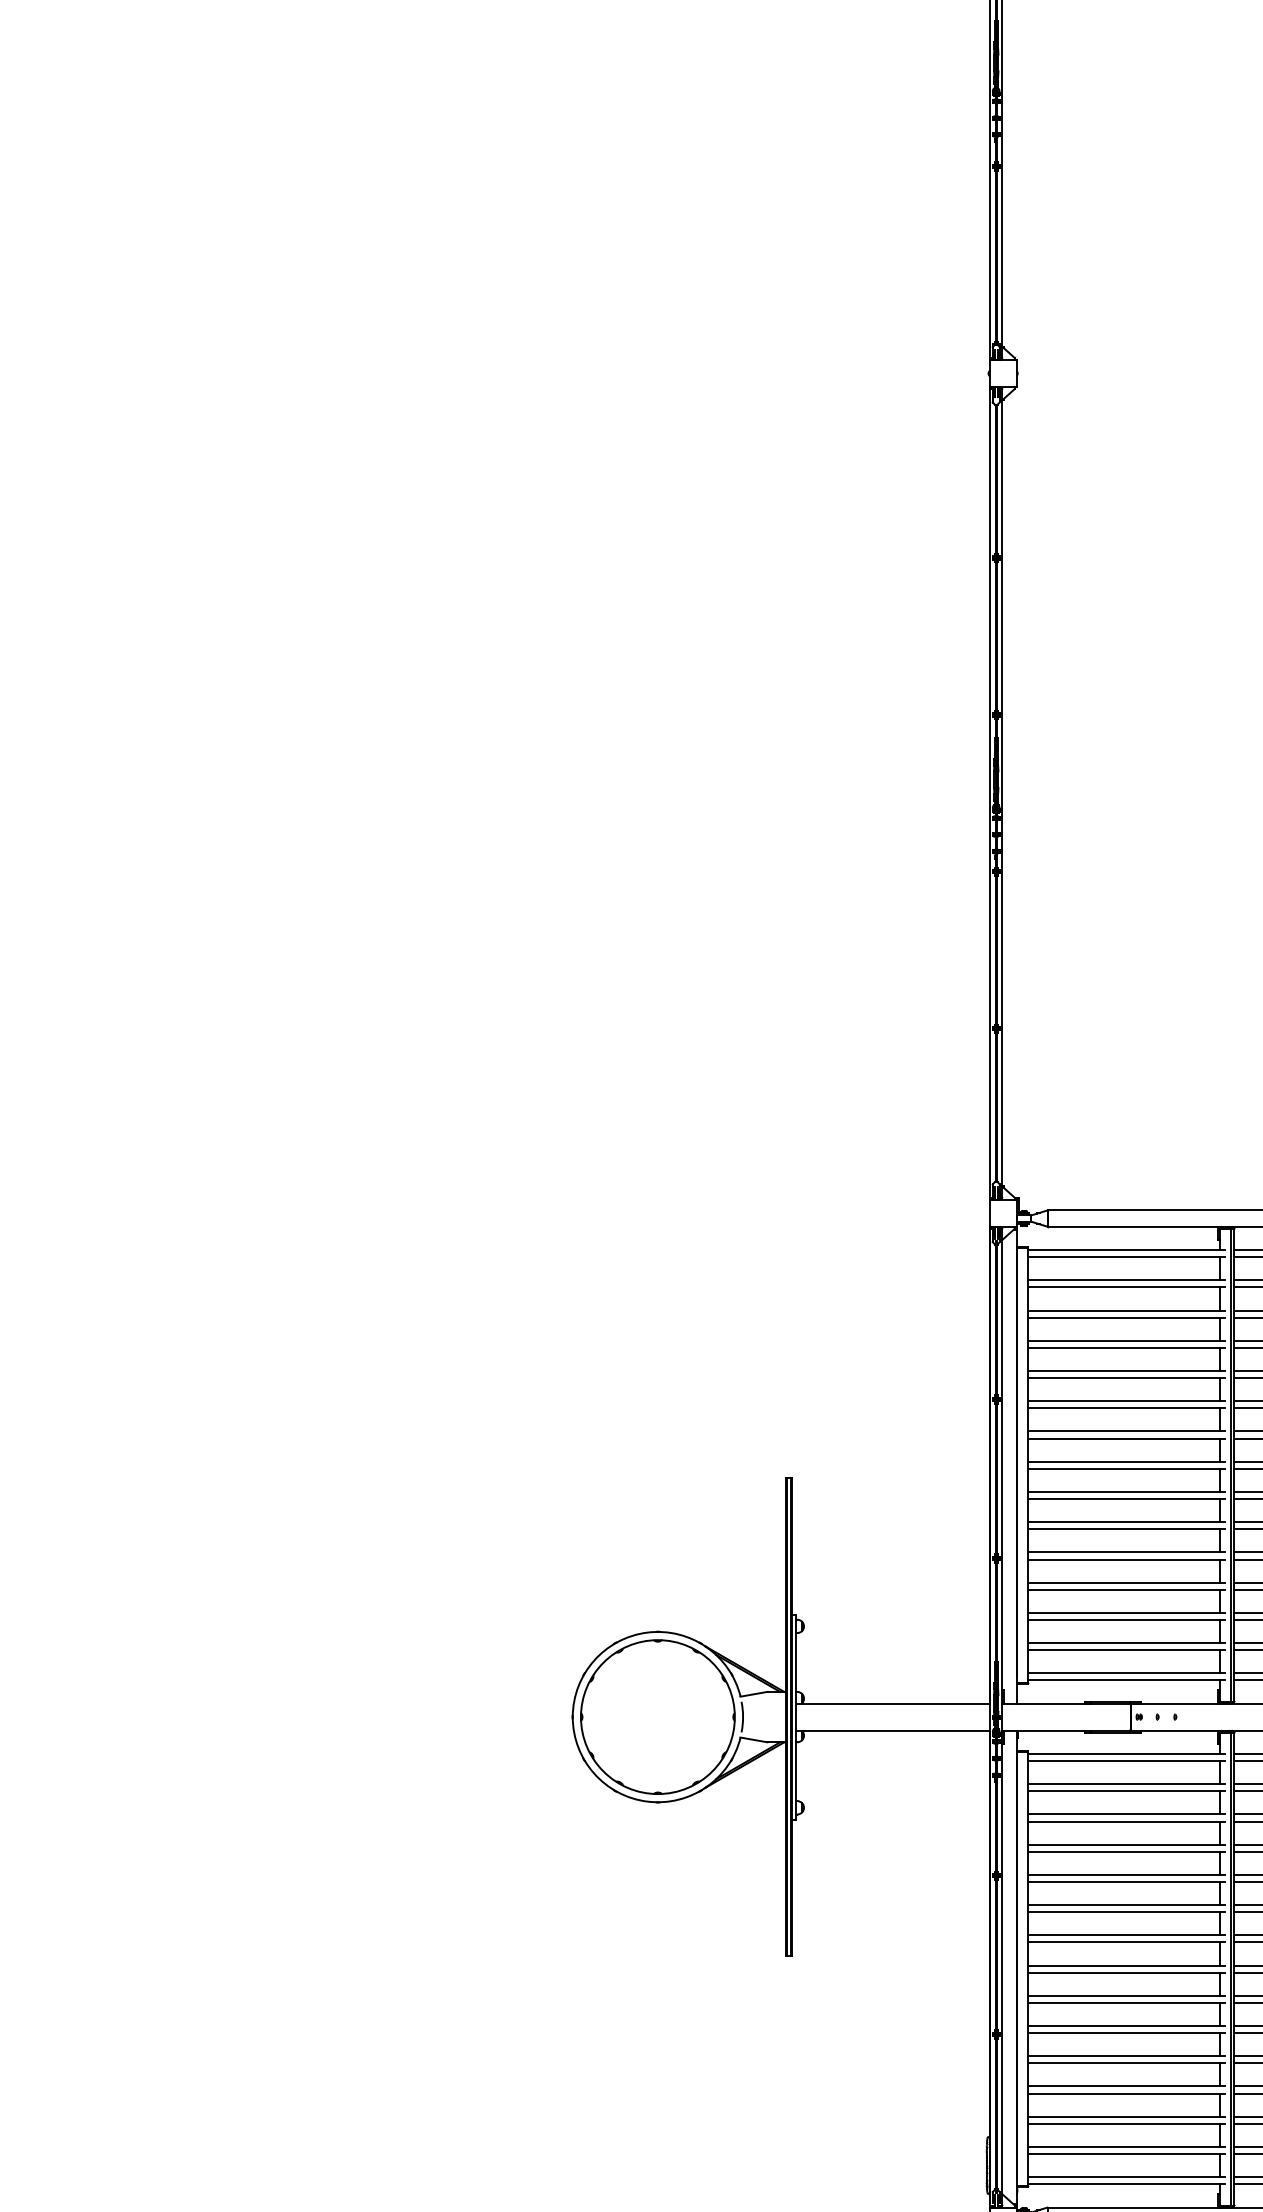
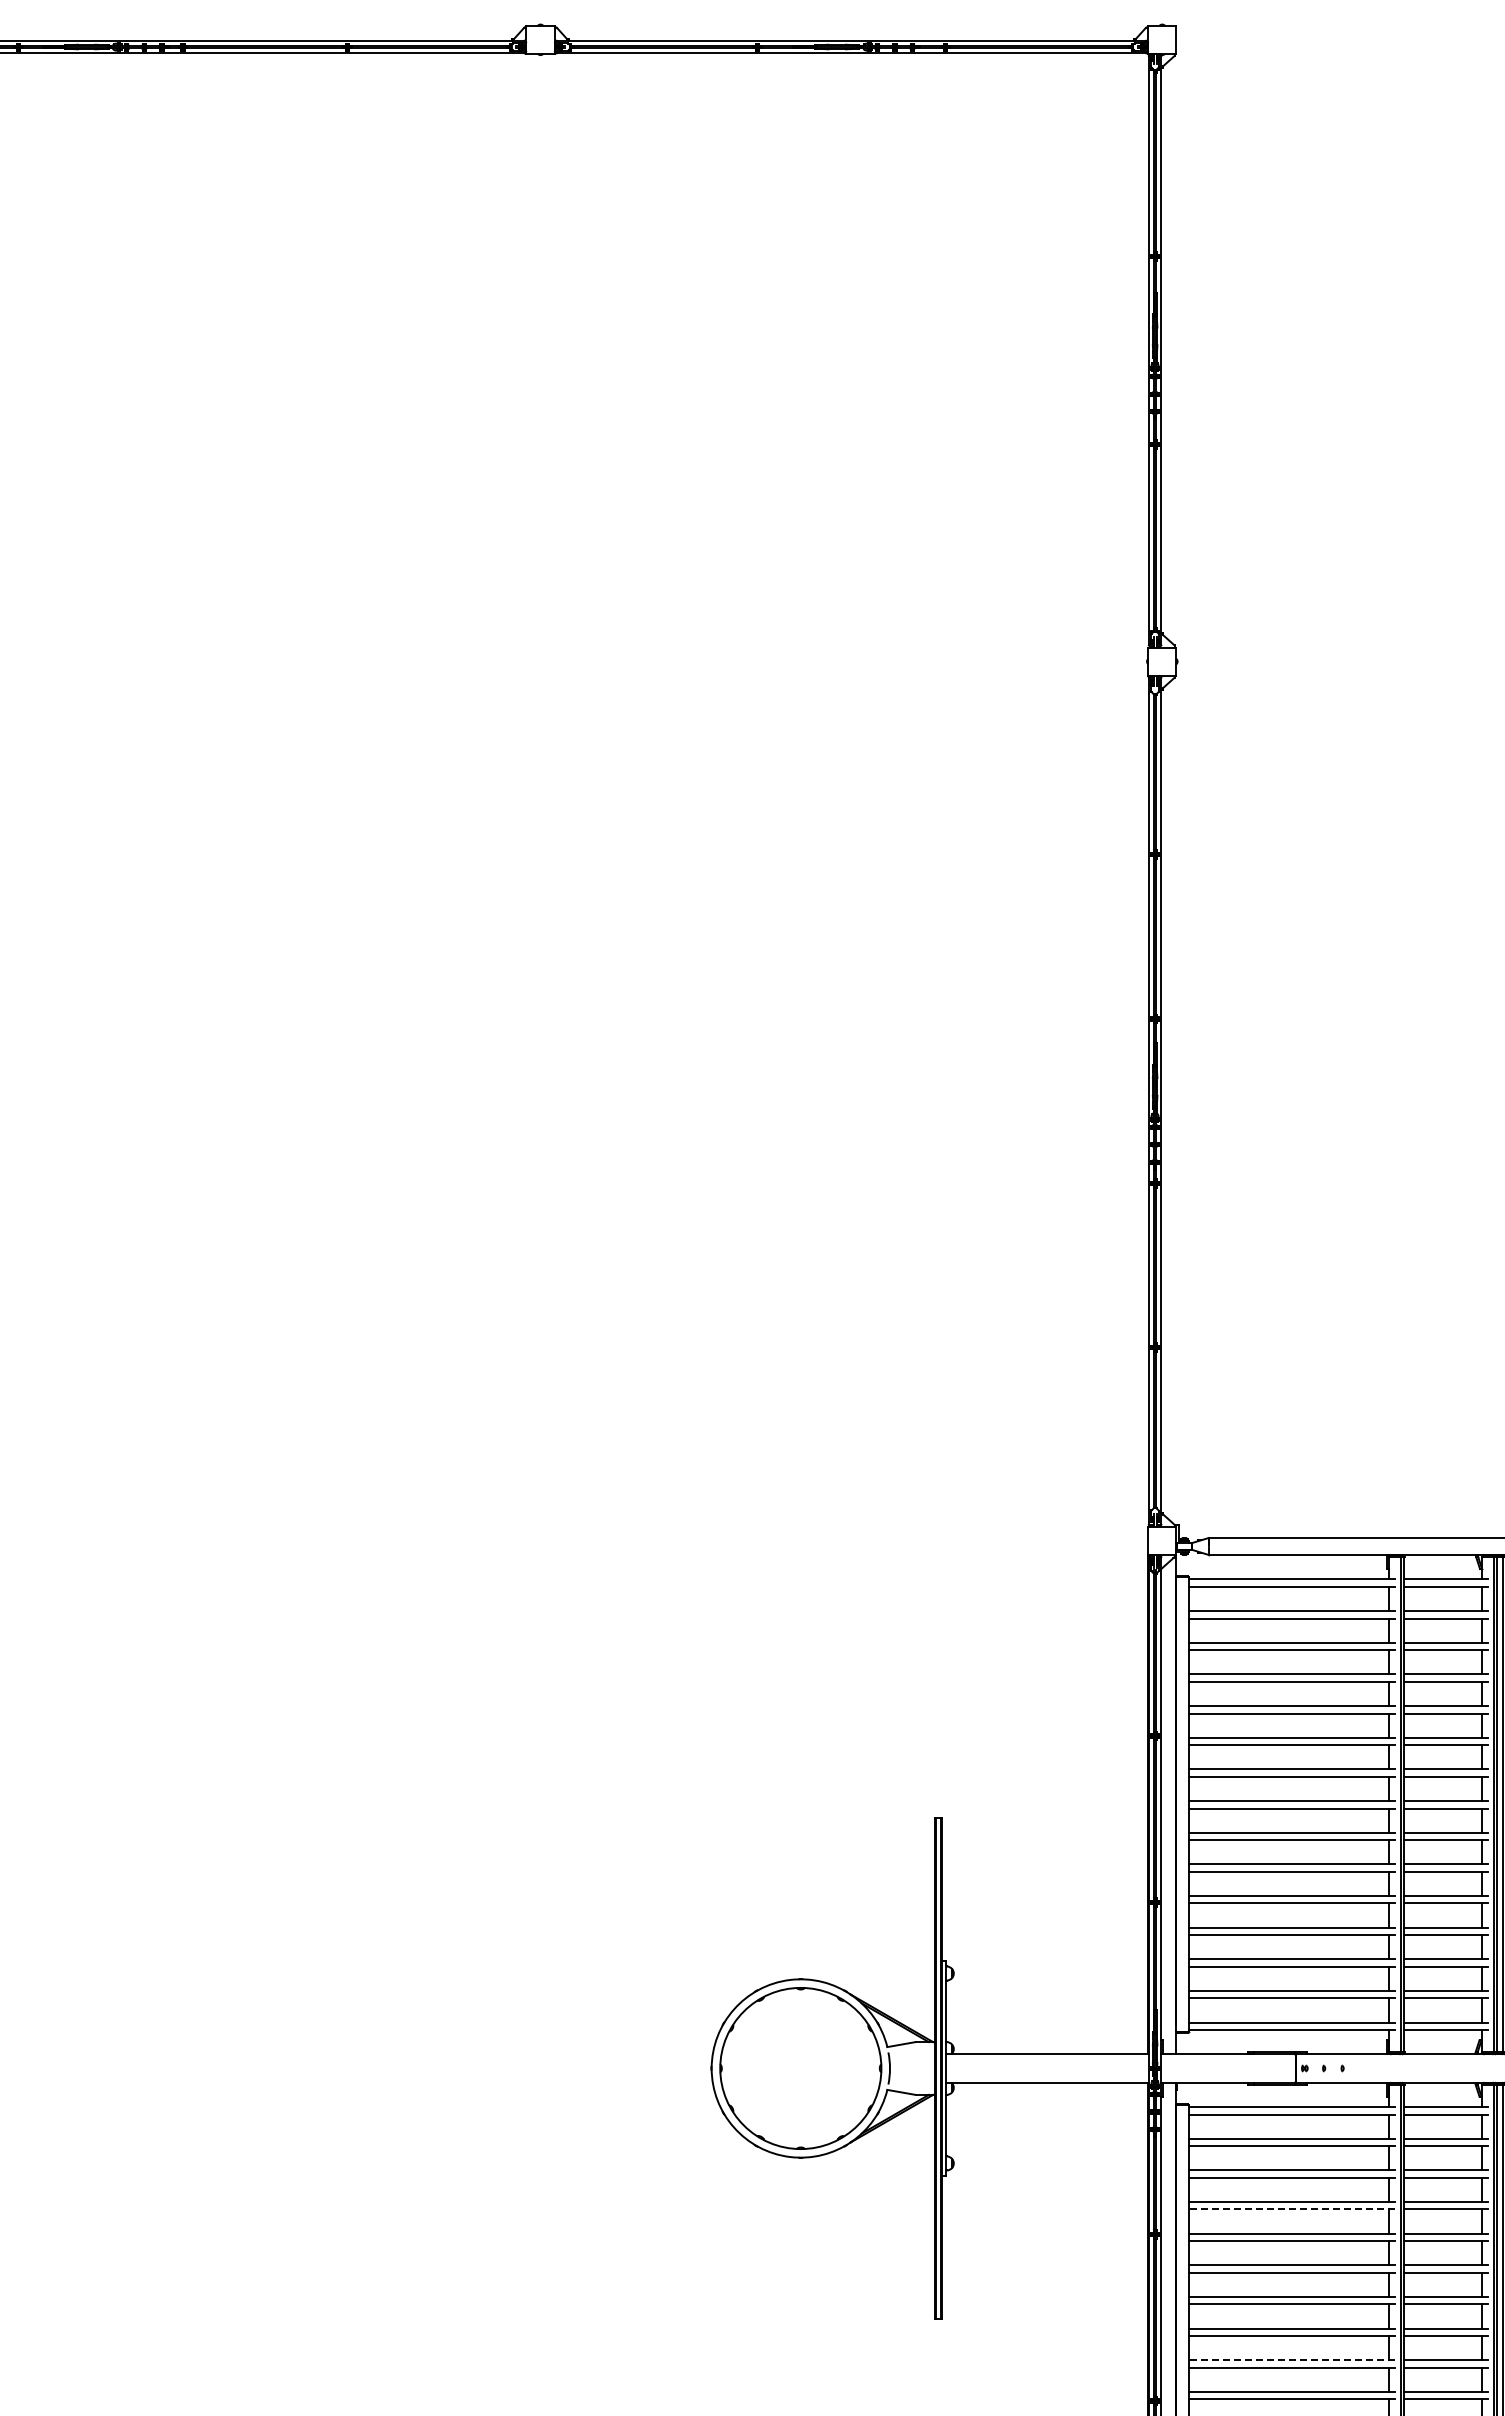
line: (1126, 1851) -> (1291, 2209), solid -> dashed
line: (1126, 1995) -> (1291, 2360), solid -> dashed

